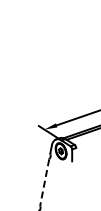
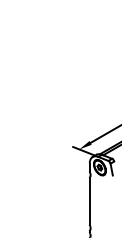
line: (44, 182) -> (89, 201), dashed -> solid

